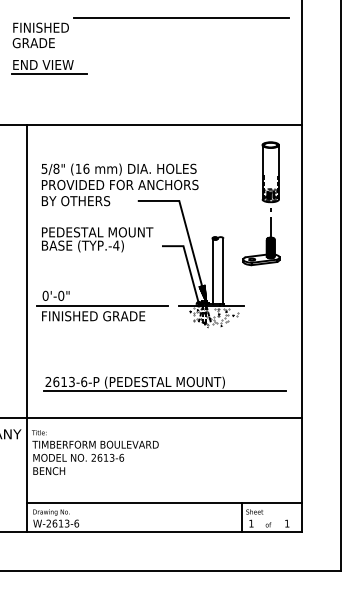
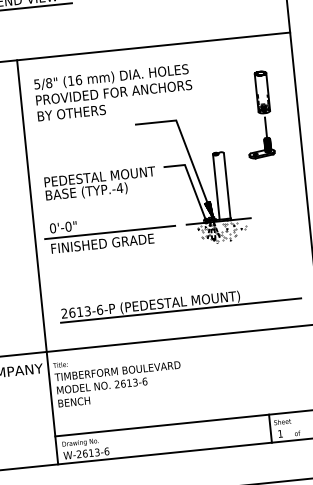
text: (119, 184) -> (113, 92), moved
part: (261, 203) -> (258, 114), size x0.7
text: (97, 239) -> (100, 183), moved

